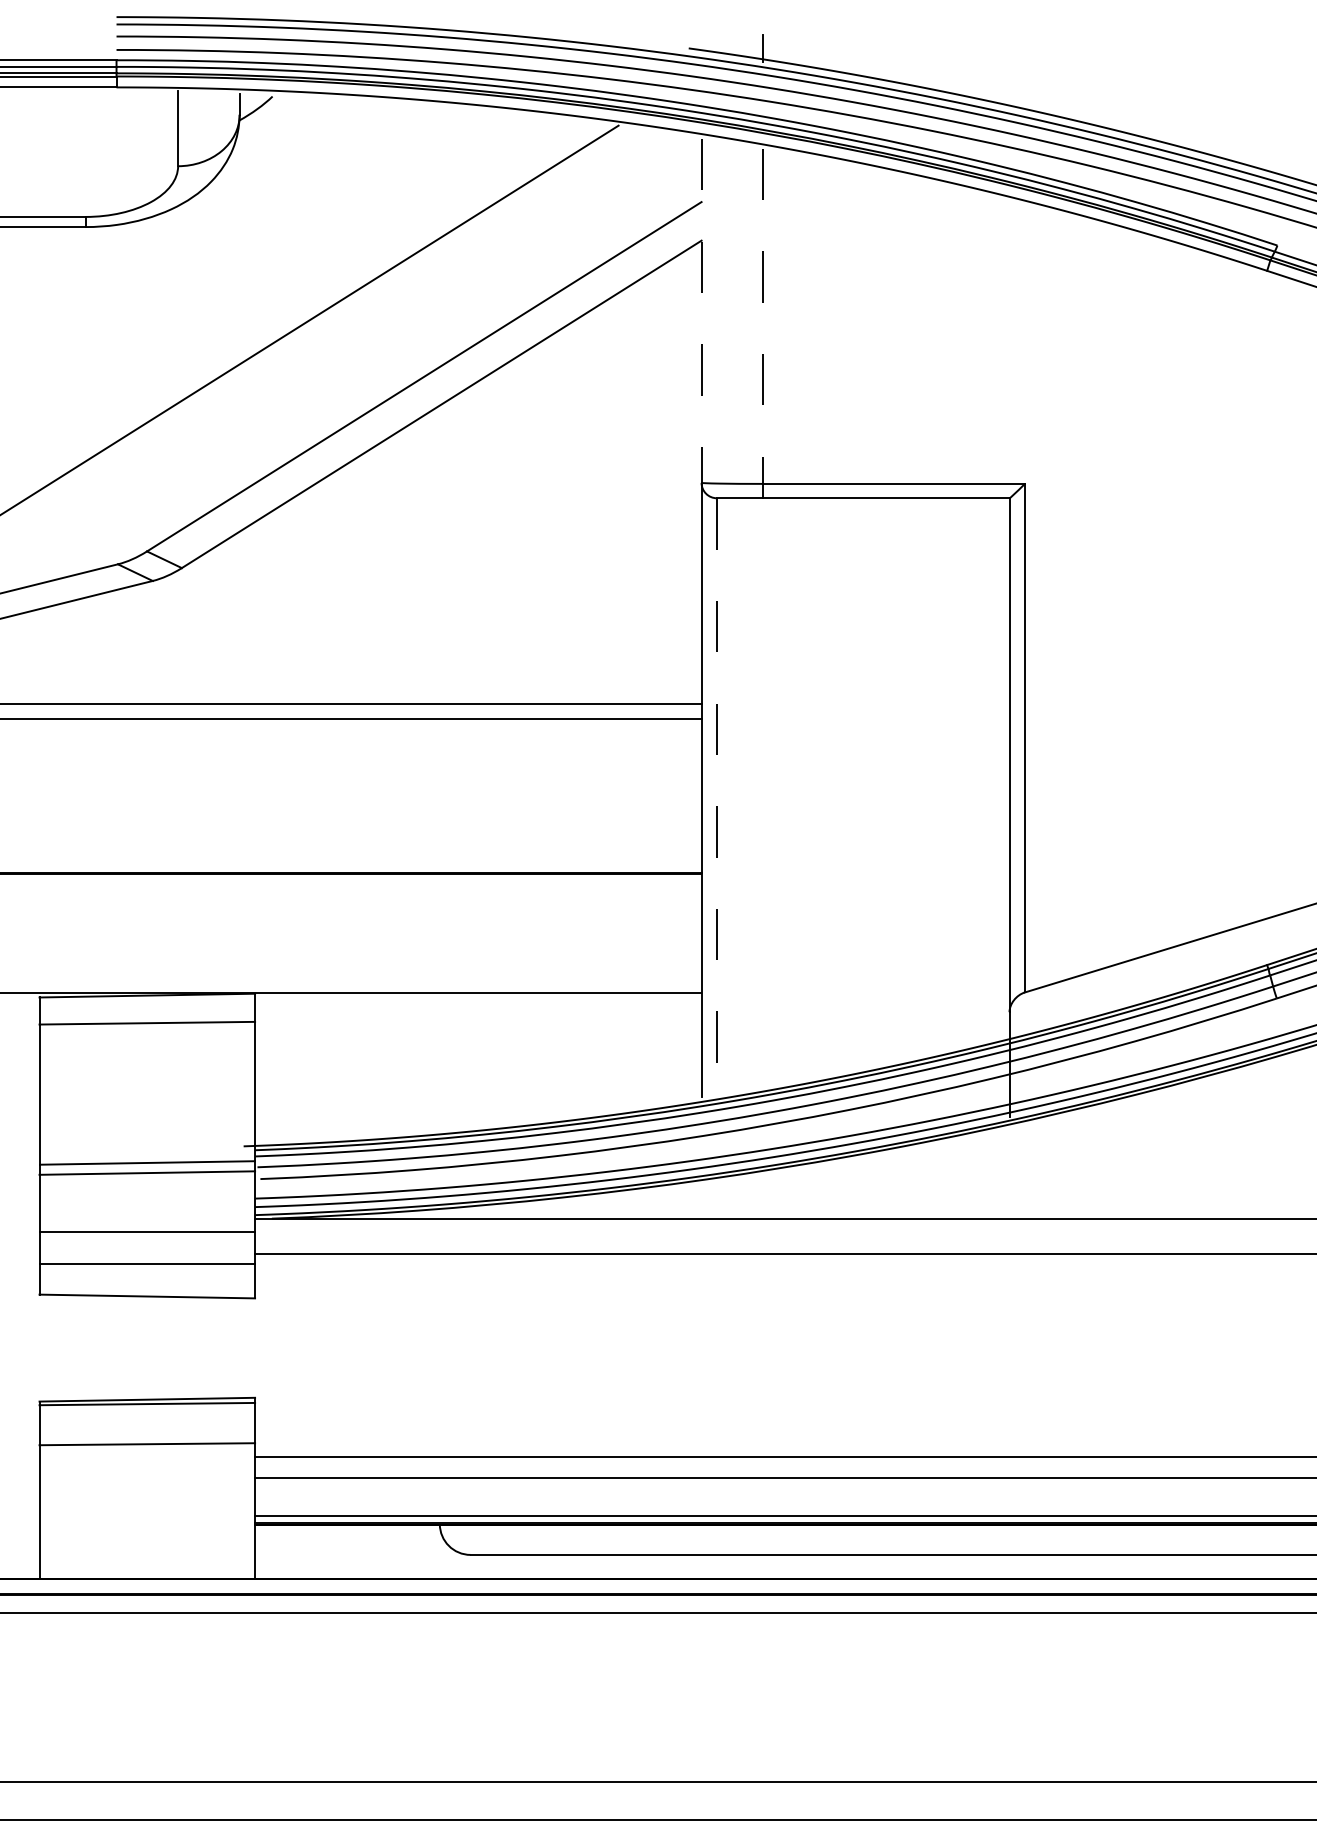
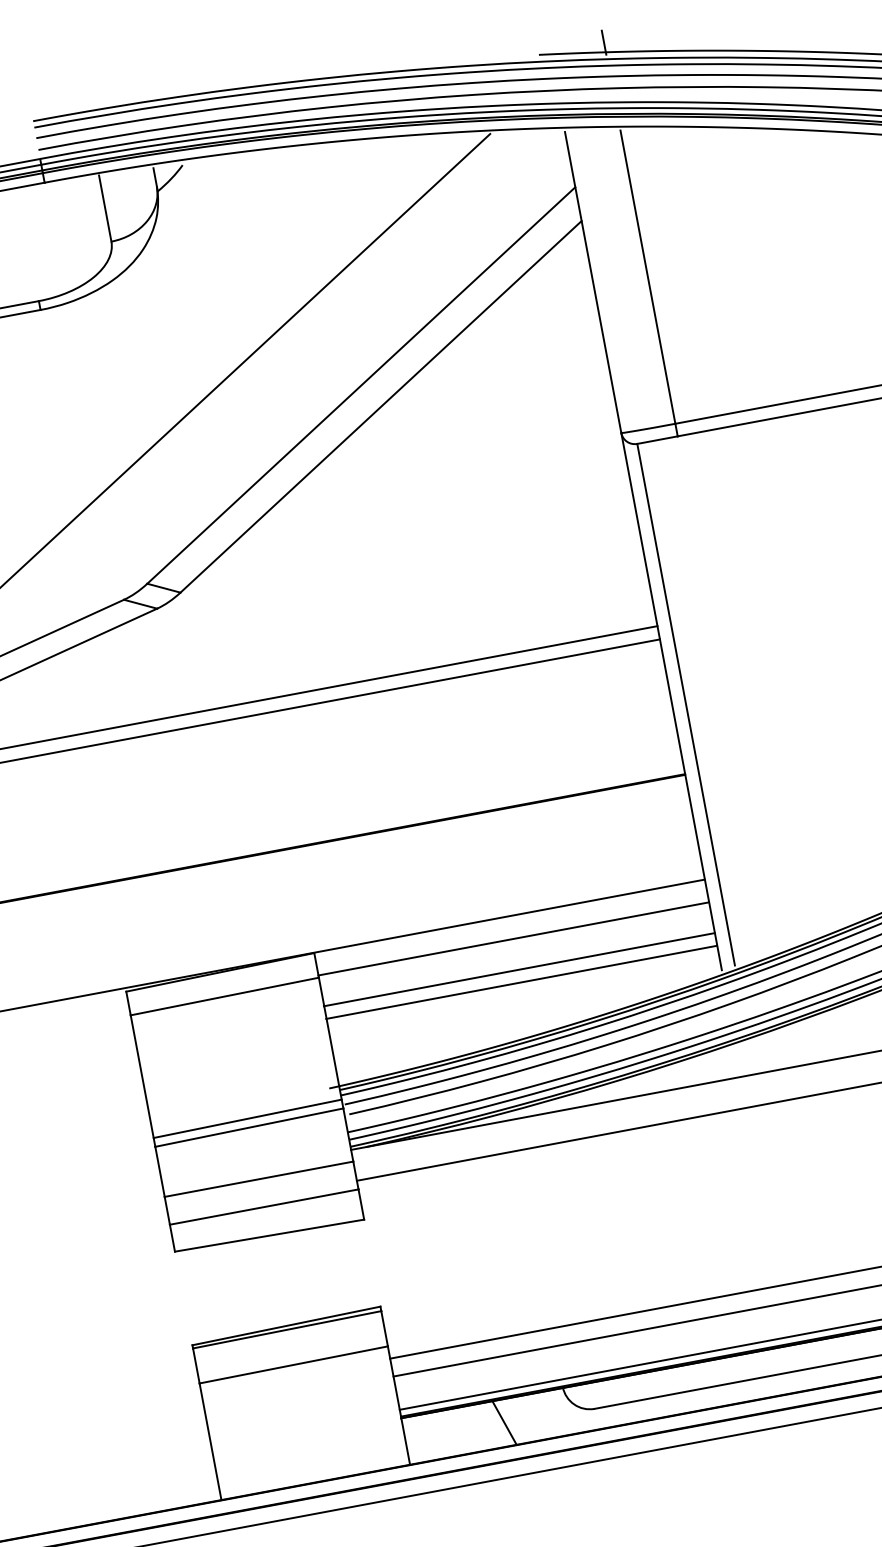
line: (701, 310) -> (593, 282), dashed -> solid
line: (763, 316) -> (648, 277), dashed -> solid
line: (716, 796) -> (685, 704), dashed -> solid
line: (478, 1019) -> (513, 939), added
line: (477, 1054) -> (518, 969), added
line: (477, 1068) -> (521, 982), added
line: (367, 1551) -> (503, 1422), added

